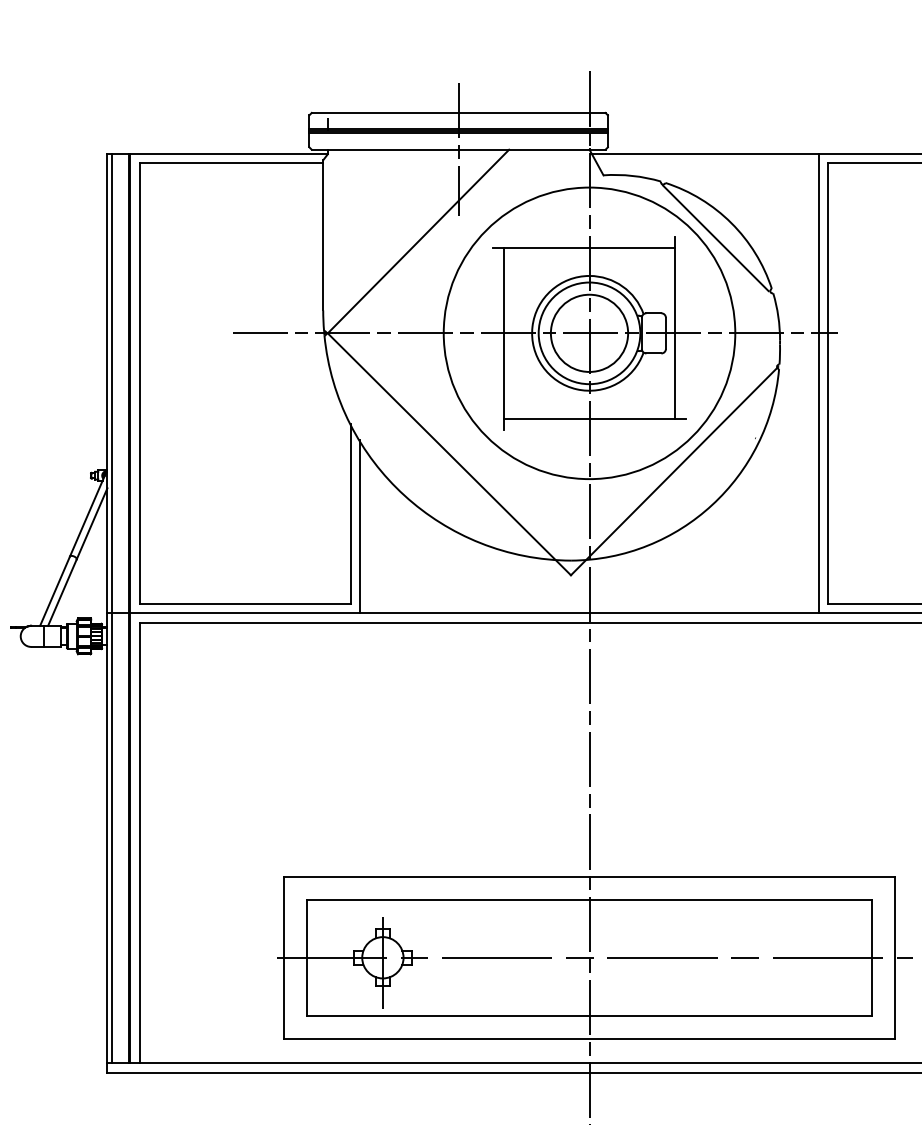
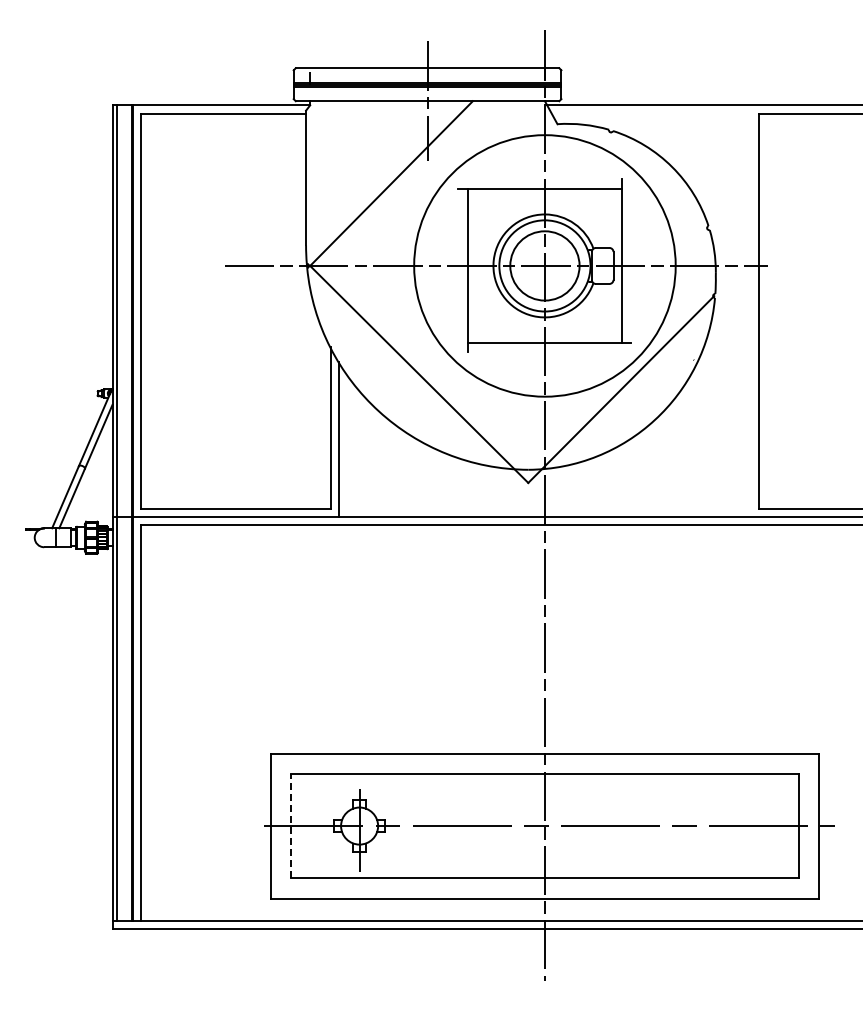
line: (714, 238) -> (657, 180), removed
line: (818, 384) -> (750, 311), removed
line: (306, 958) -> (291, 826), solid -> dashed

